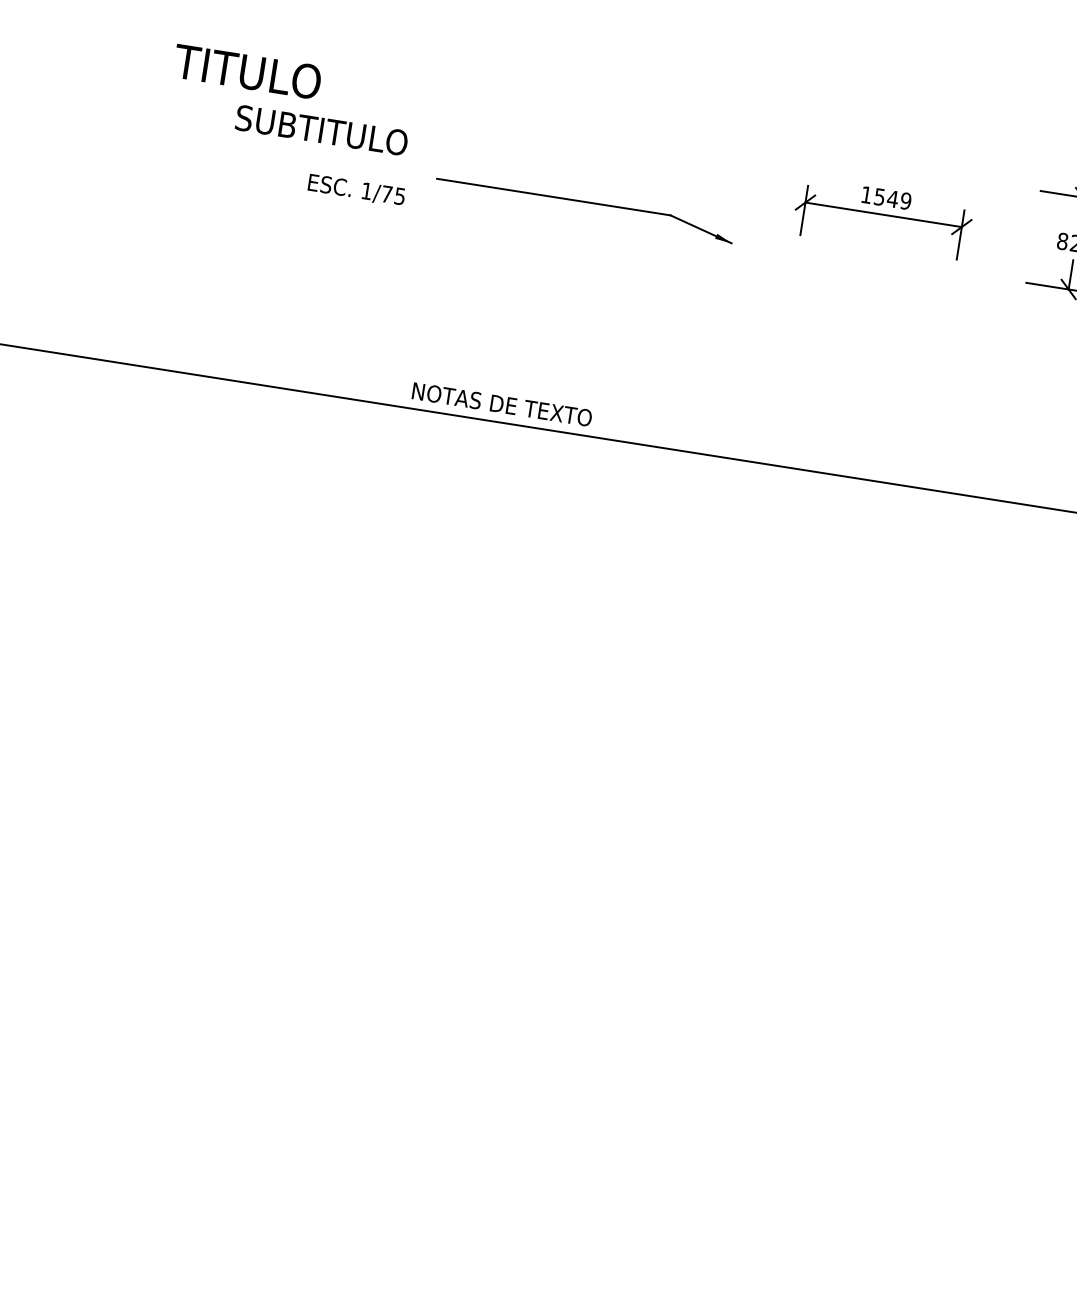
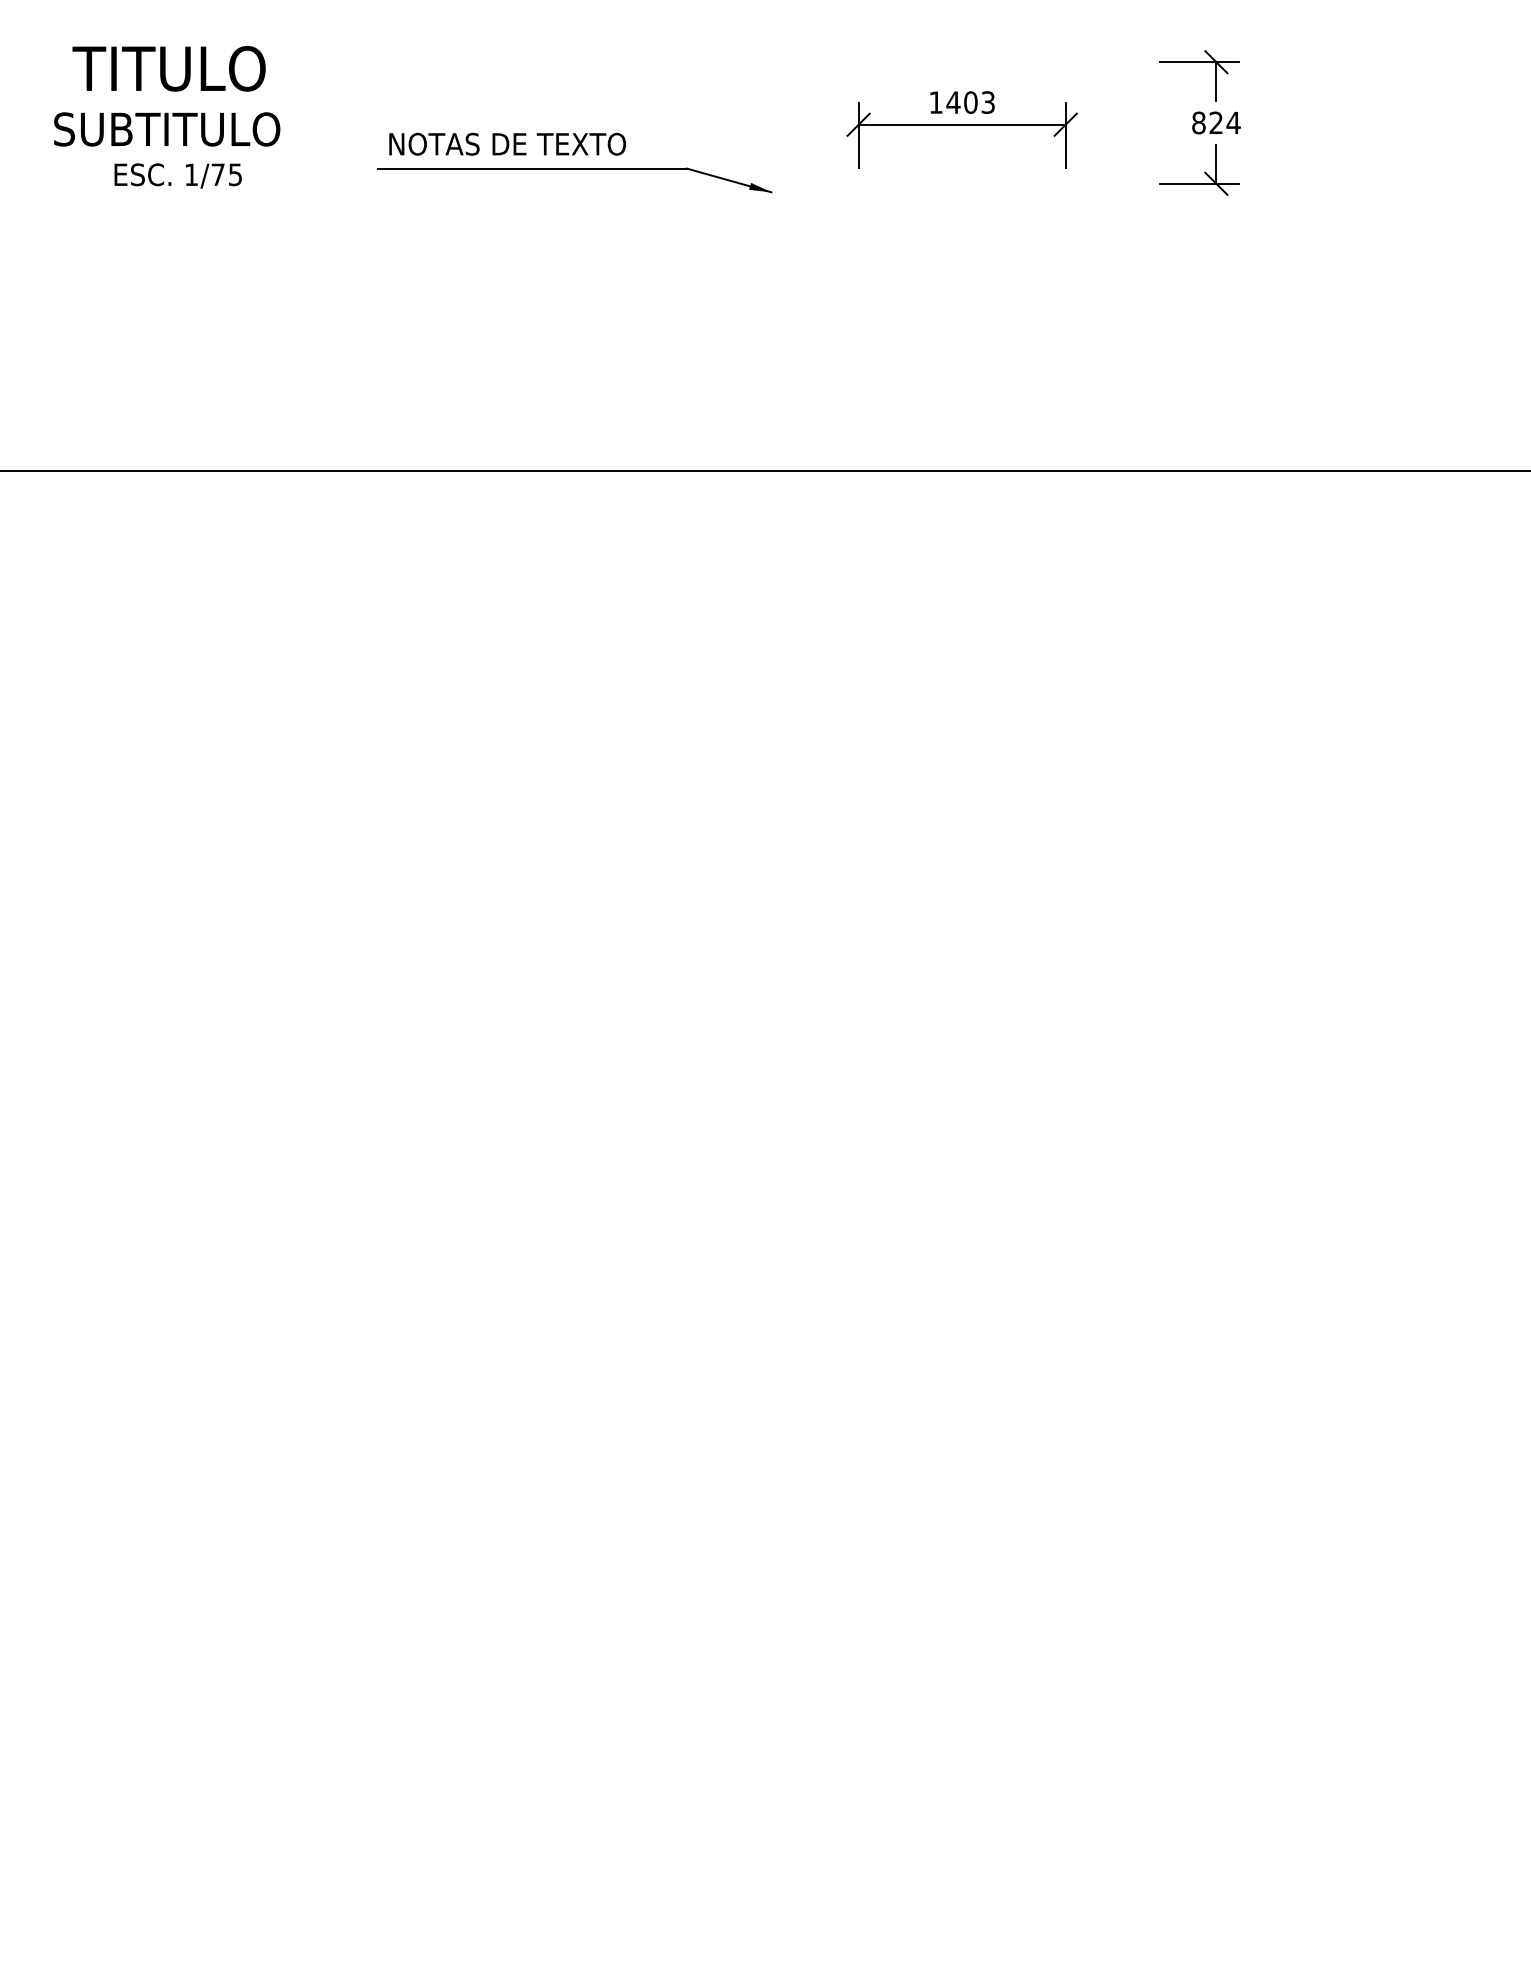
text: (247, 71) -> (168, 68), moved
text: (322, 130) -> (167, 129), moved
text: (356, 190) -> (177, 175), moved
text: (892, 199) -> (970, 102), 1549 -> 1403
text: (502, 404) -> (507, 143), moved

